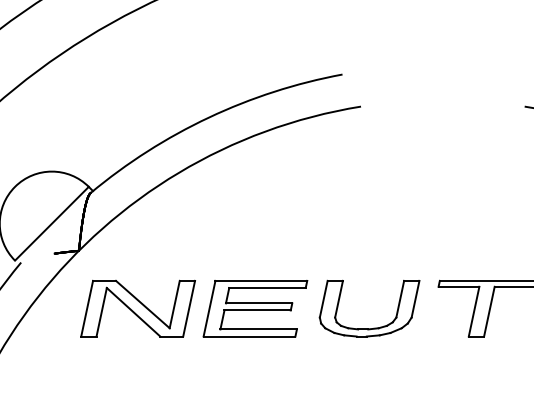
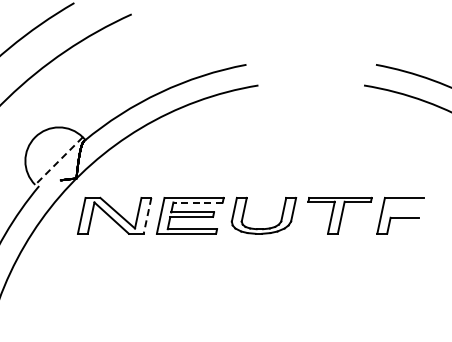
line: (52, 224) -> (59, 161), solid -> dashed
line: (268, 287) -> (198, 202), solid -> dashed
line: (189, 309) -> (147, 216), solid -> dashed

